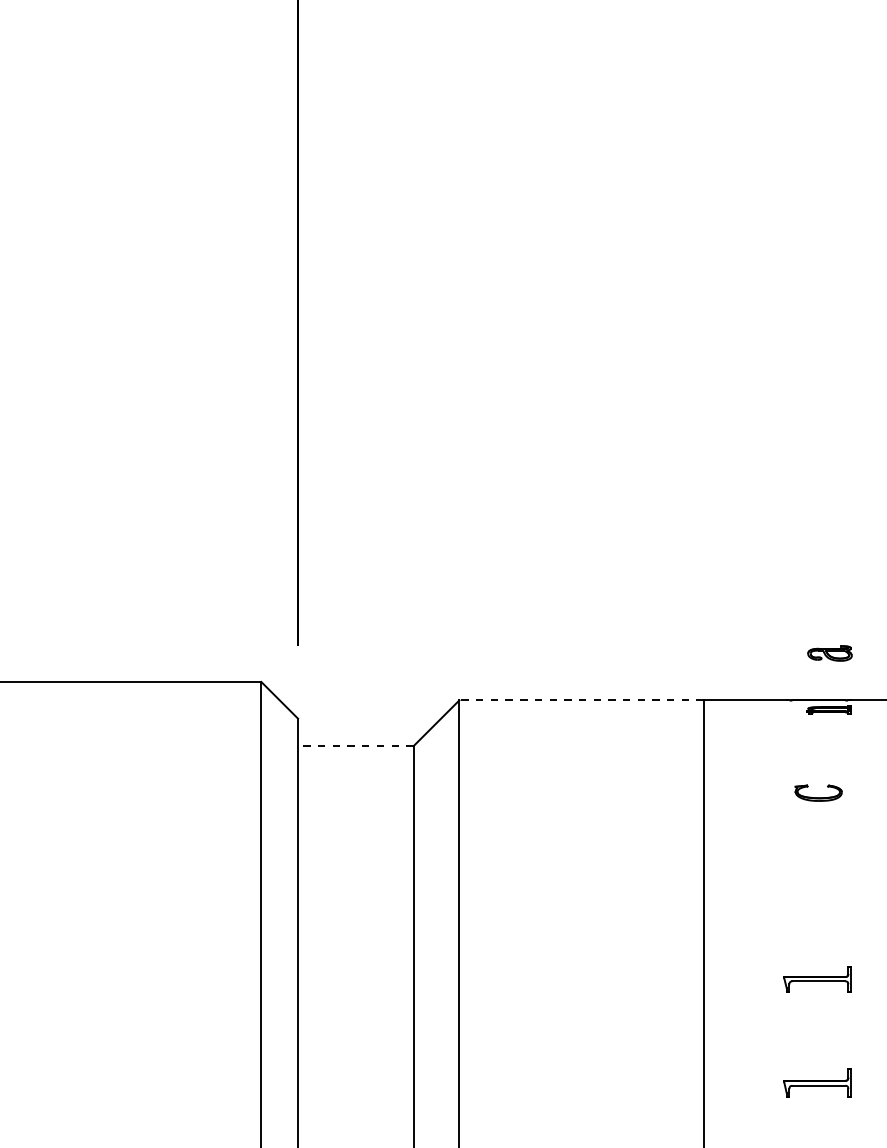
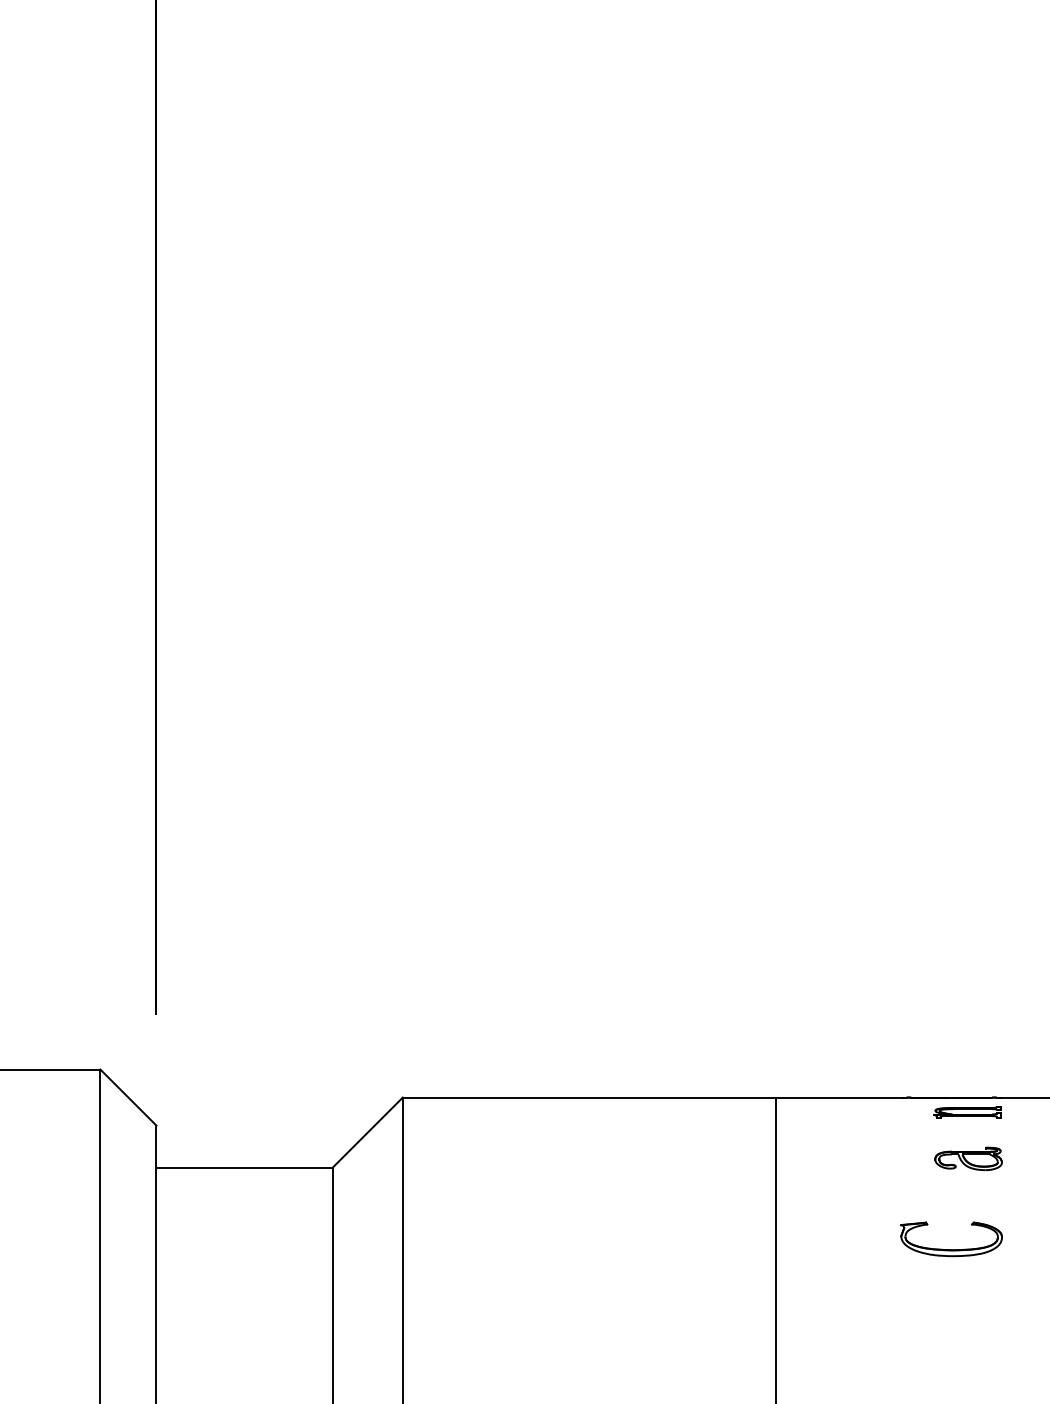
part: (829, 653) -> (967, 1158), moved
line: (581, 700) -> (589, 1097), dashed -> solid
line: (355, 746) -> (244, 1168), dashed -> solid
part: (818, 793) -> (951, 1239), size x1.43

